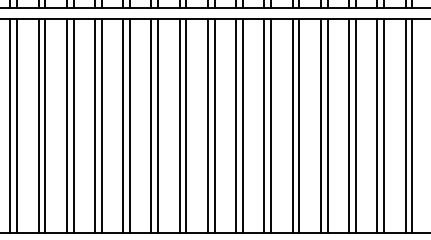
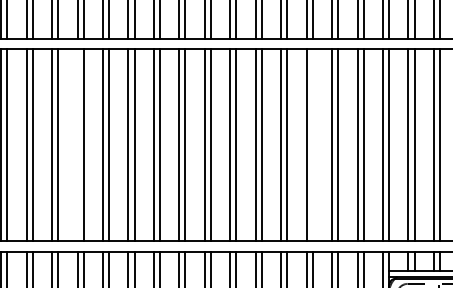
line: (123, 126) -> (77, 145), removed
line: (383, 126) -> (312, 145), removed

